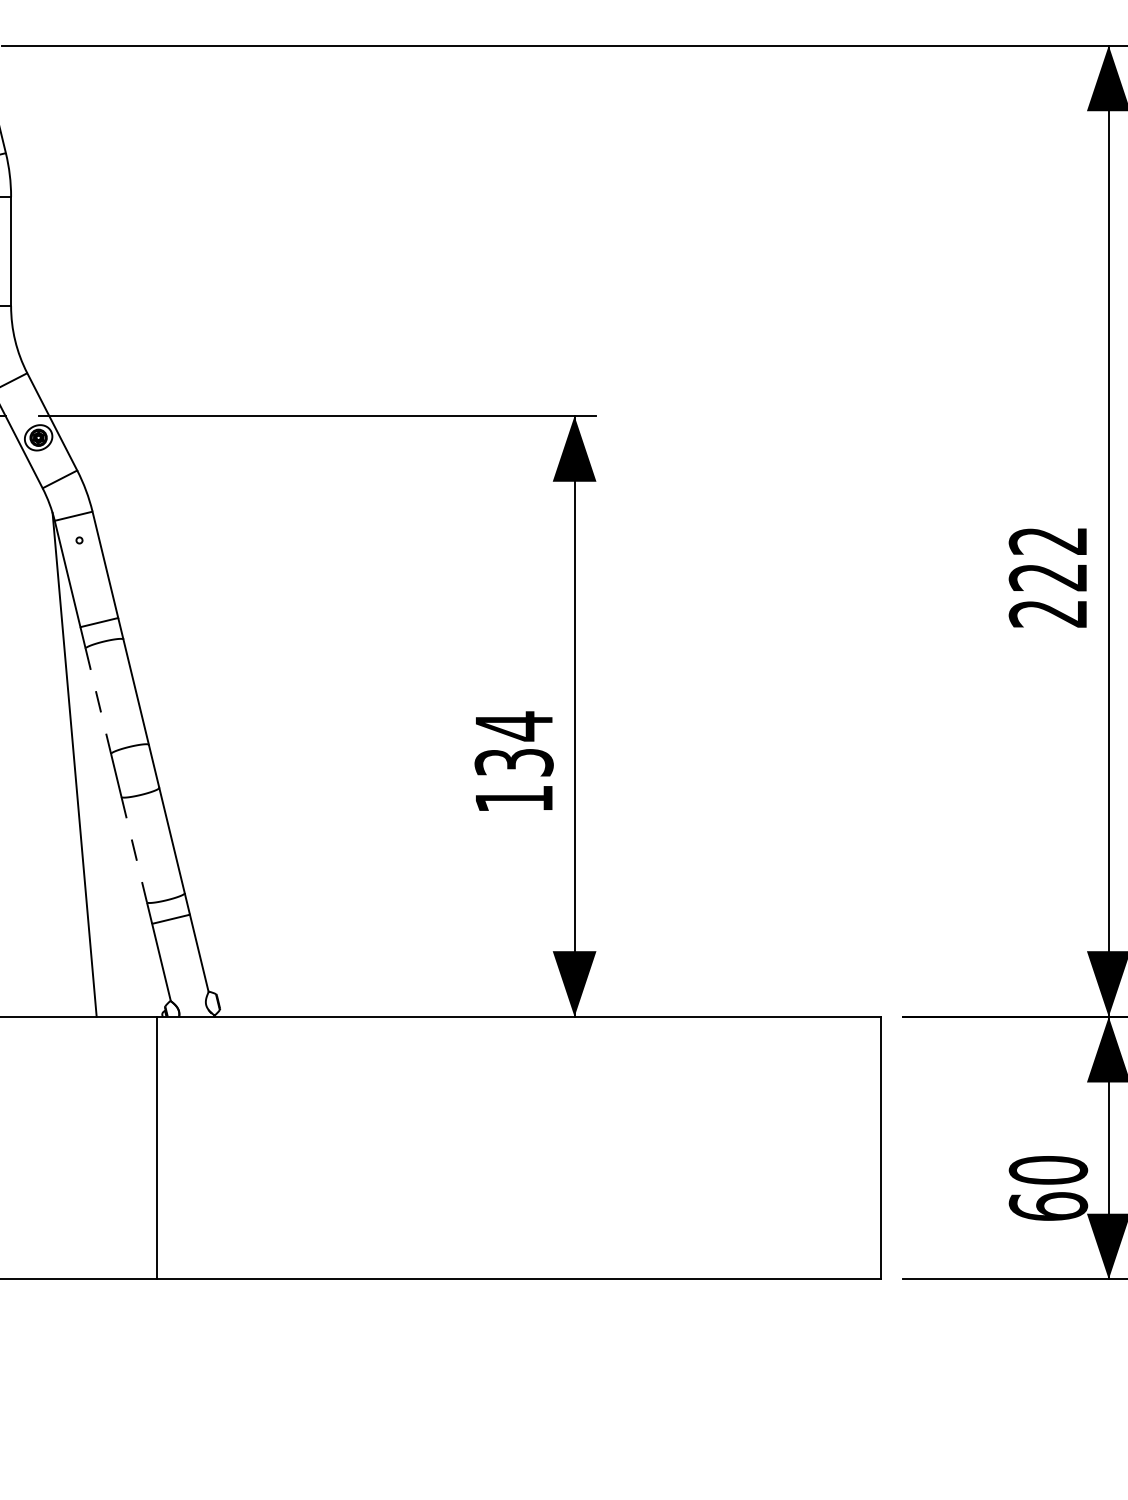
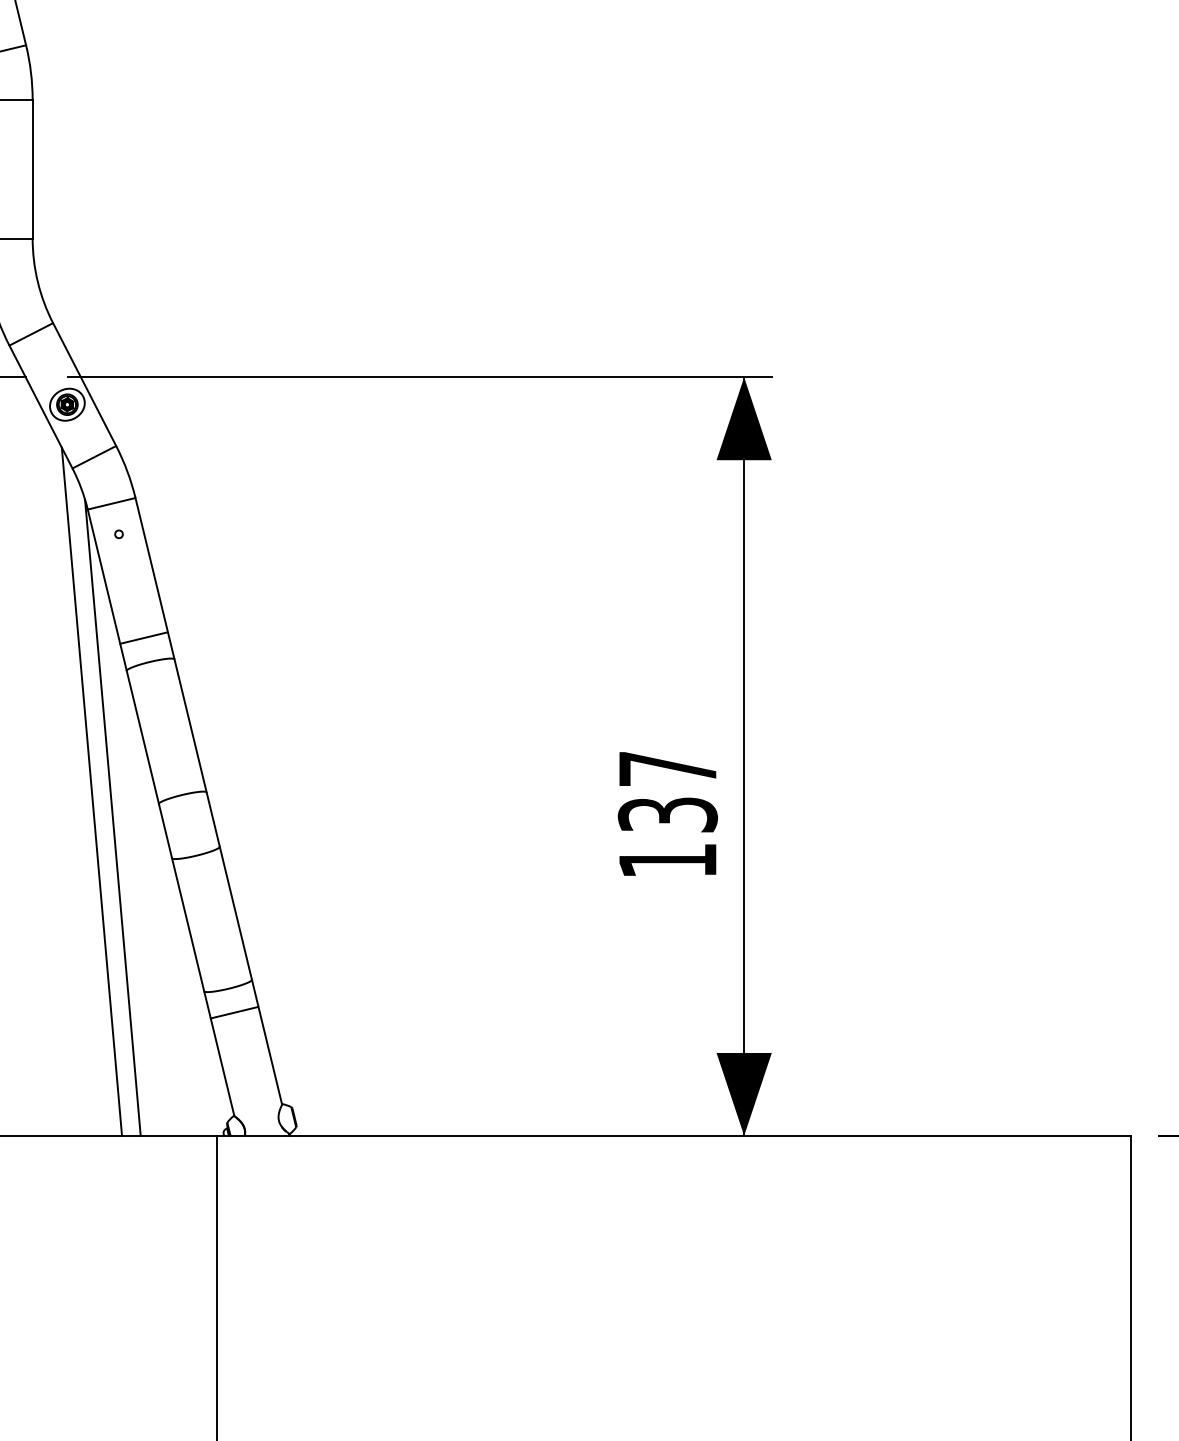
line: (98, 701) -> (143, 737), dashed -> solid
text: (514, 726) -> (668, 769), 134 -> 137
line: (57, 743) -> (91, 790), added
line: (134, 850) -> (188, 925), dashed -> solid

